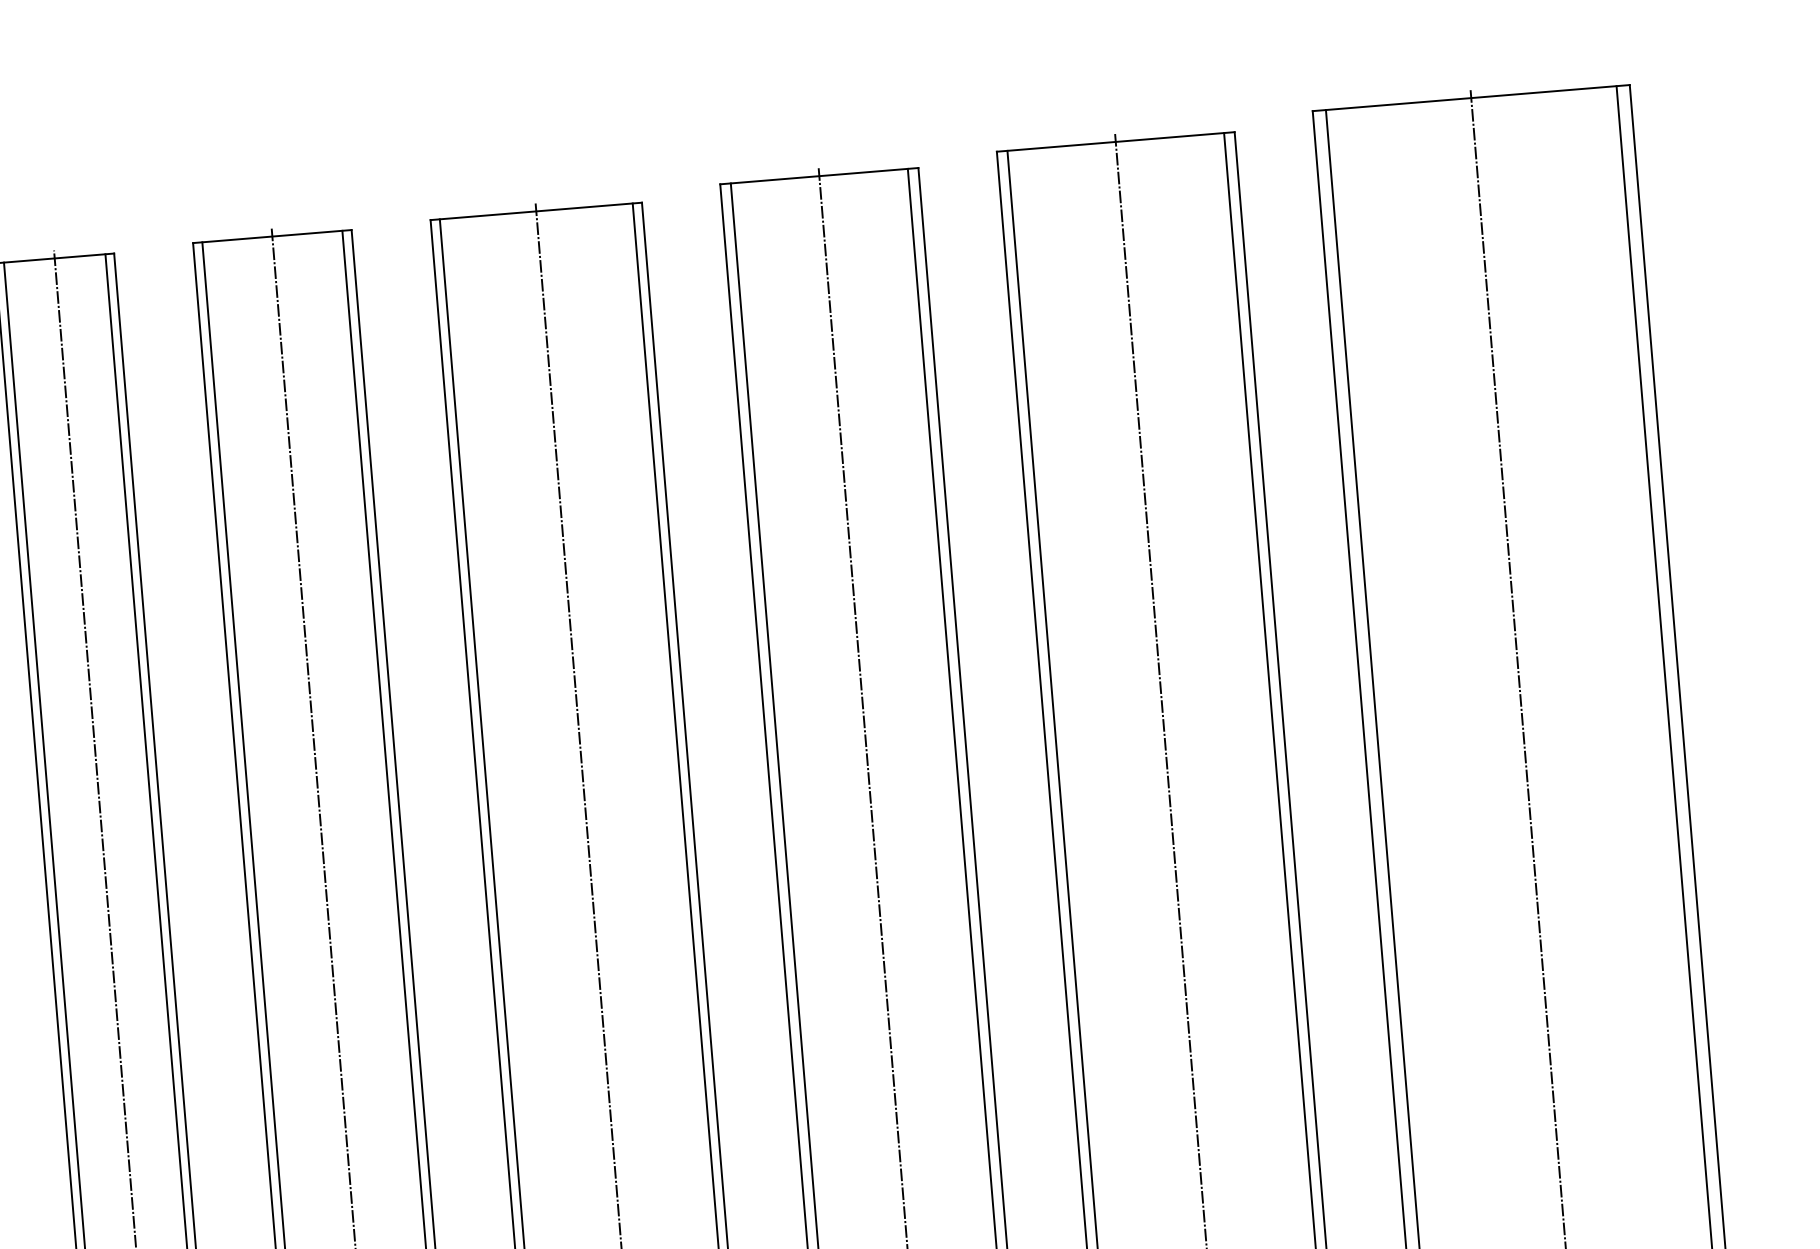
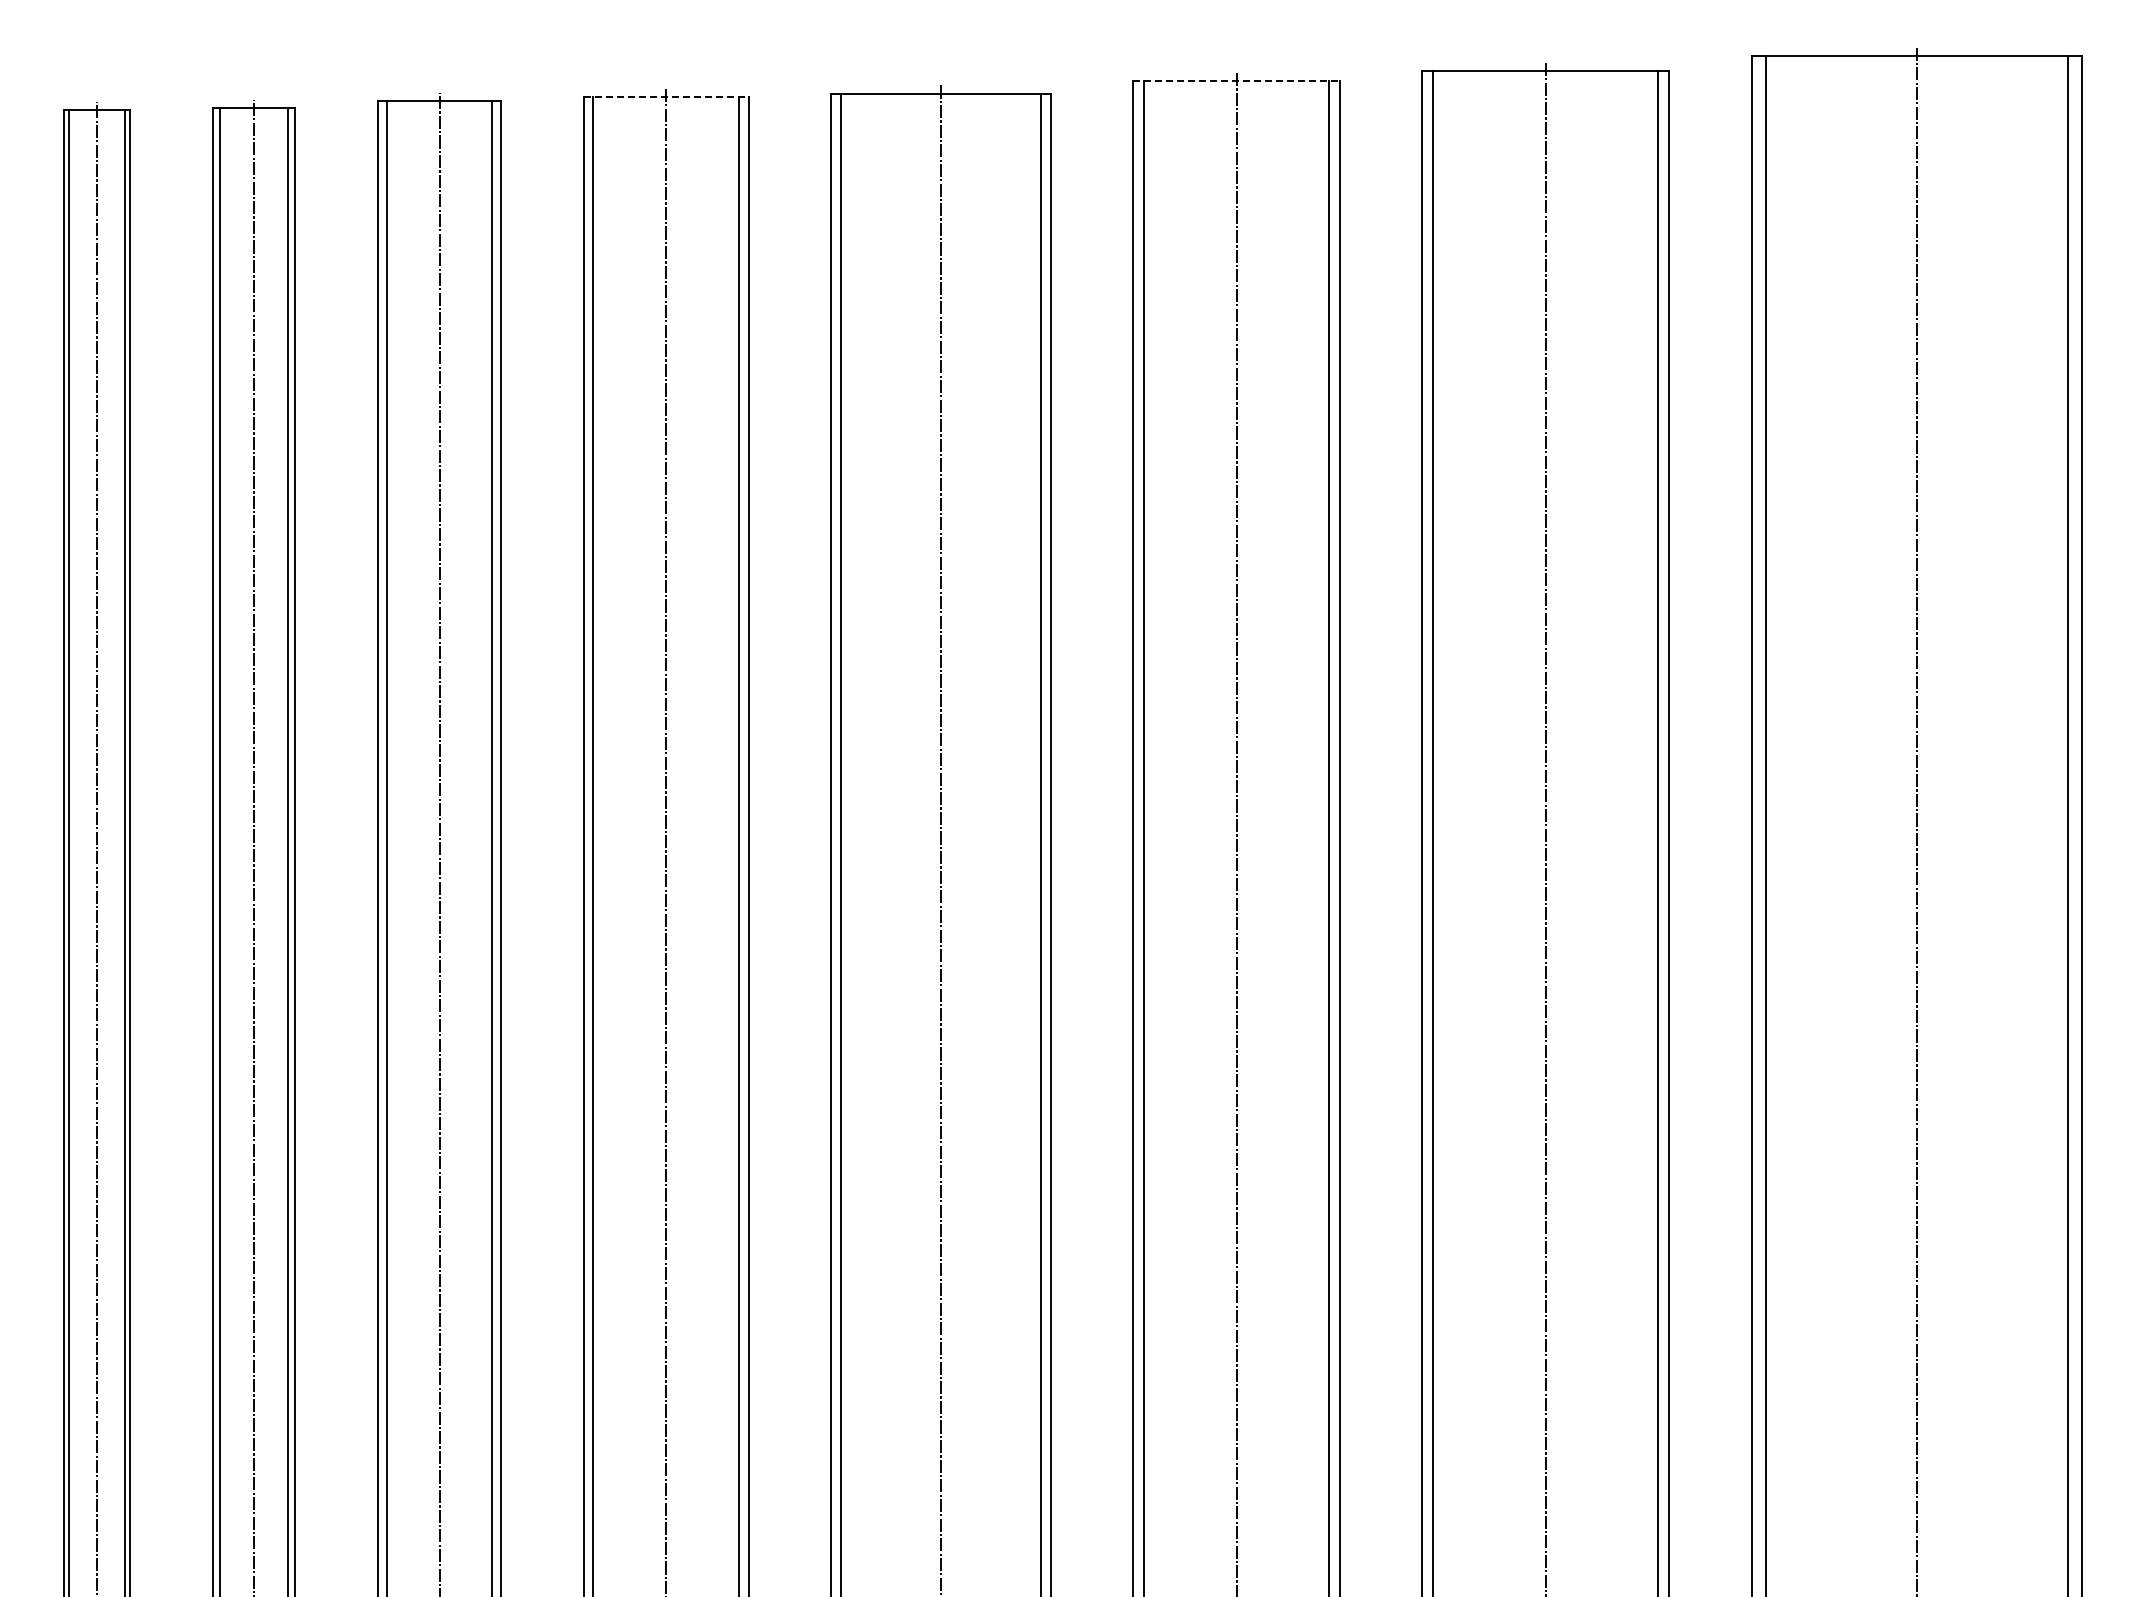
line: (820, 176) -> (1237, 81), solid -> dashed
line: (272, 236) -> (666, 97), solid -> dashed

